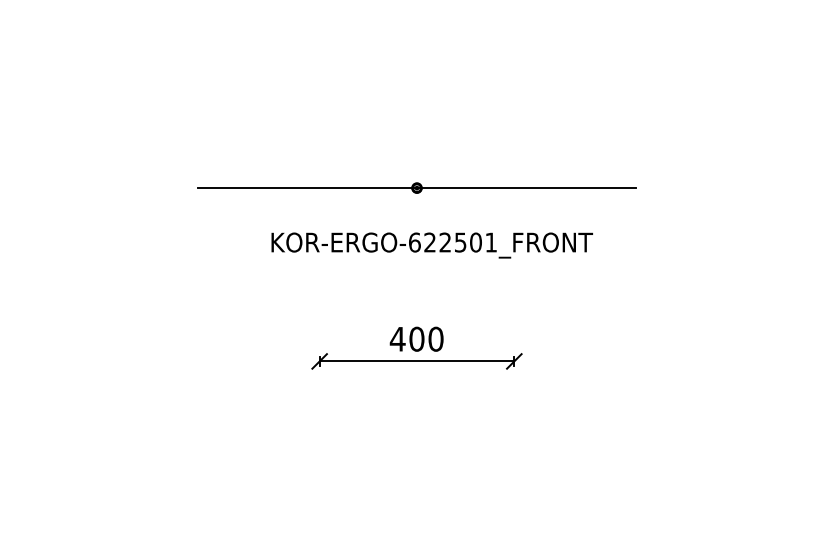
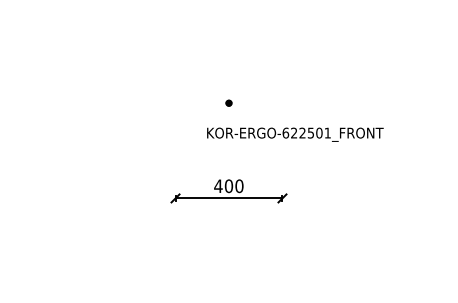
line: (416, 188) -> (228, 103), removed
text: (432, 245) -> (295, 134), moved

